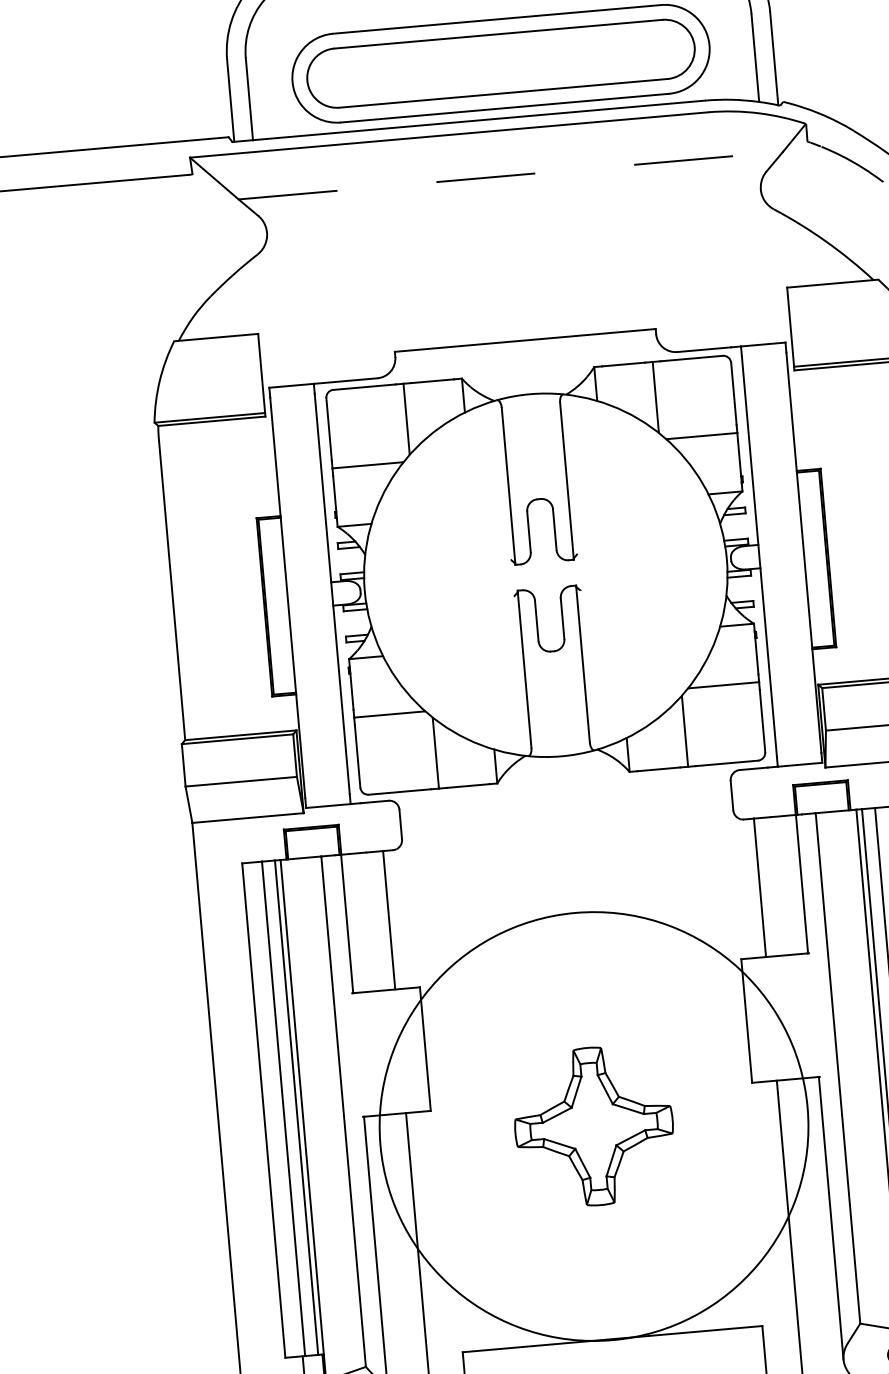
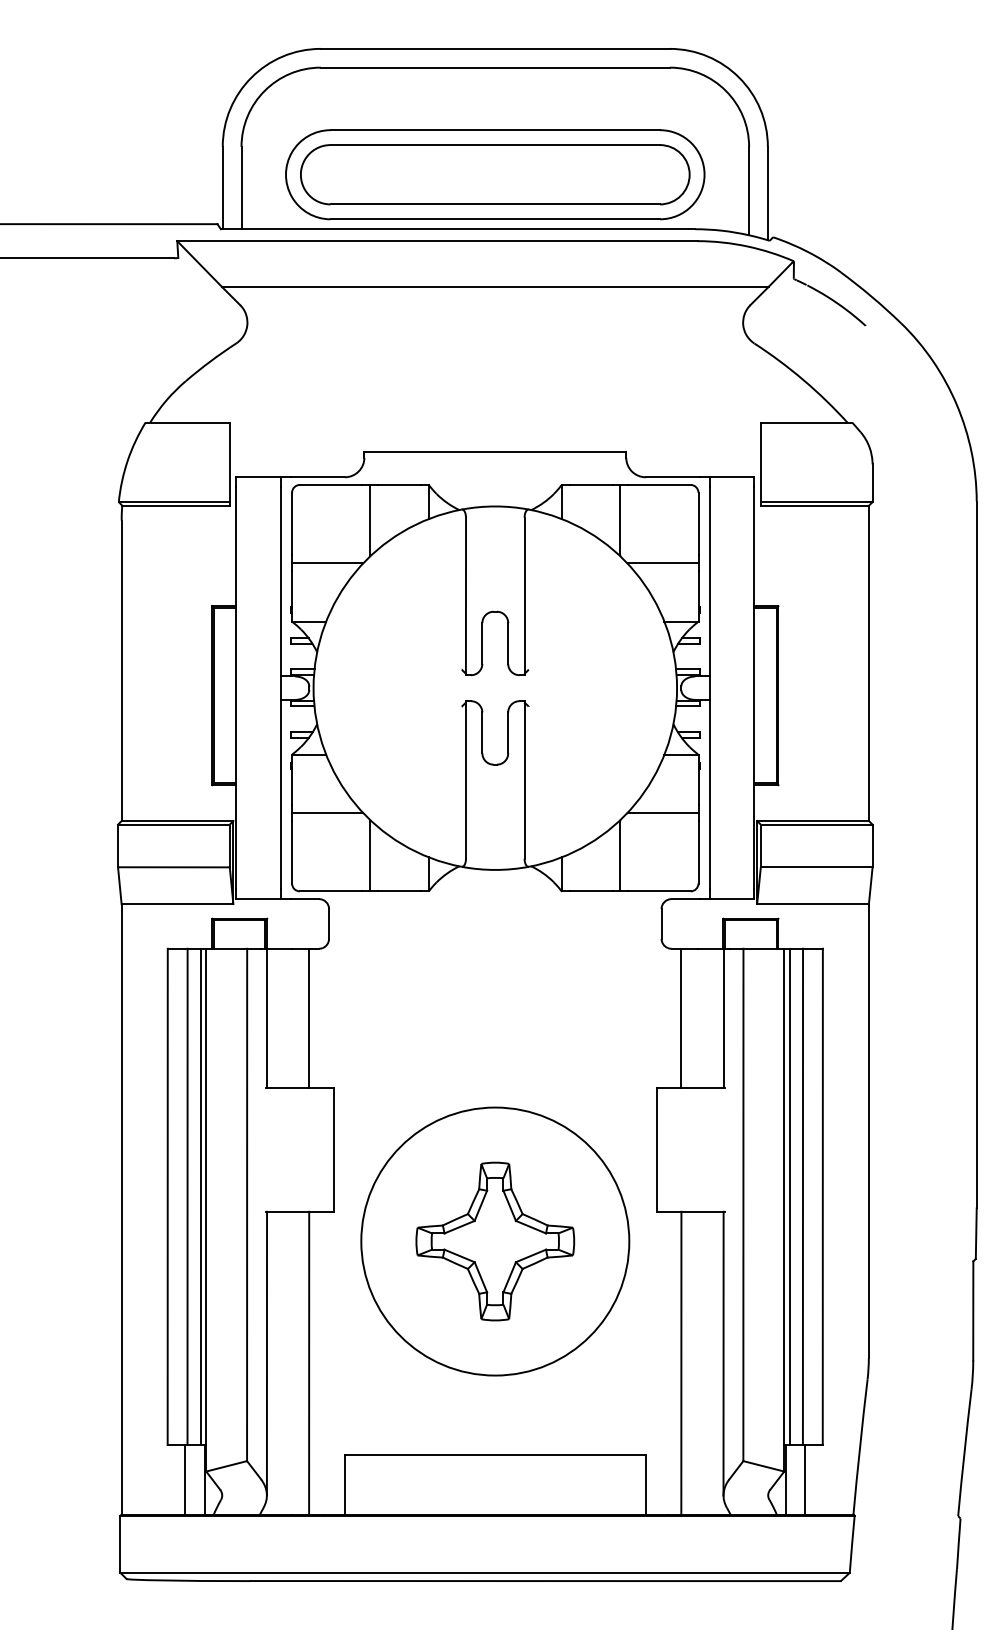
line: (511, 176) -> (495, 287), dashed -> solid
circle: (594, 1126) -> (495, 1241), size x0.62

